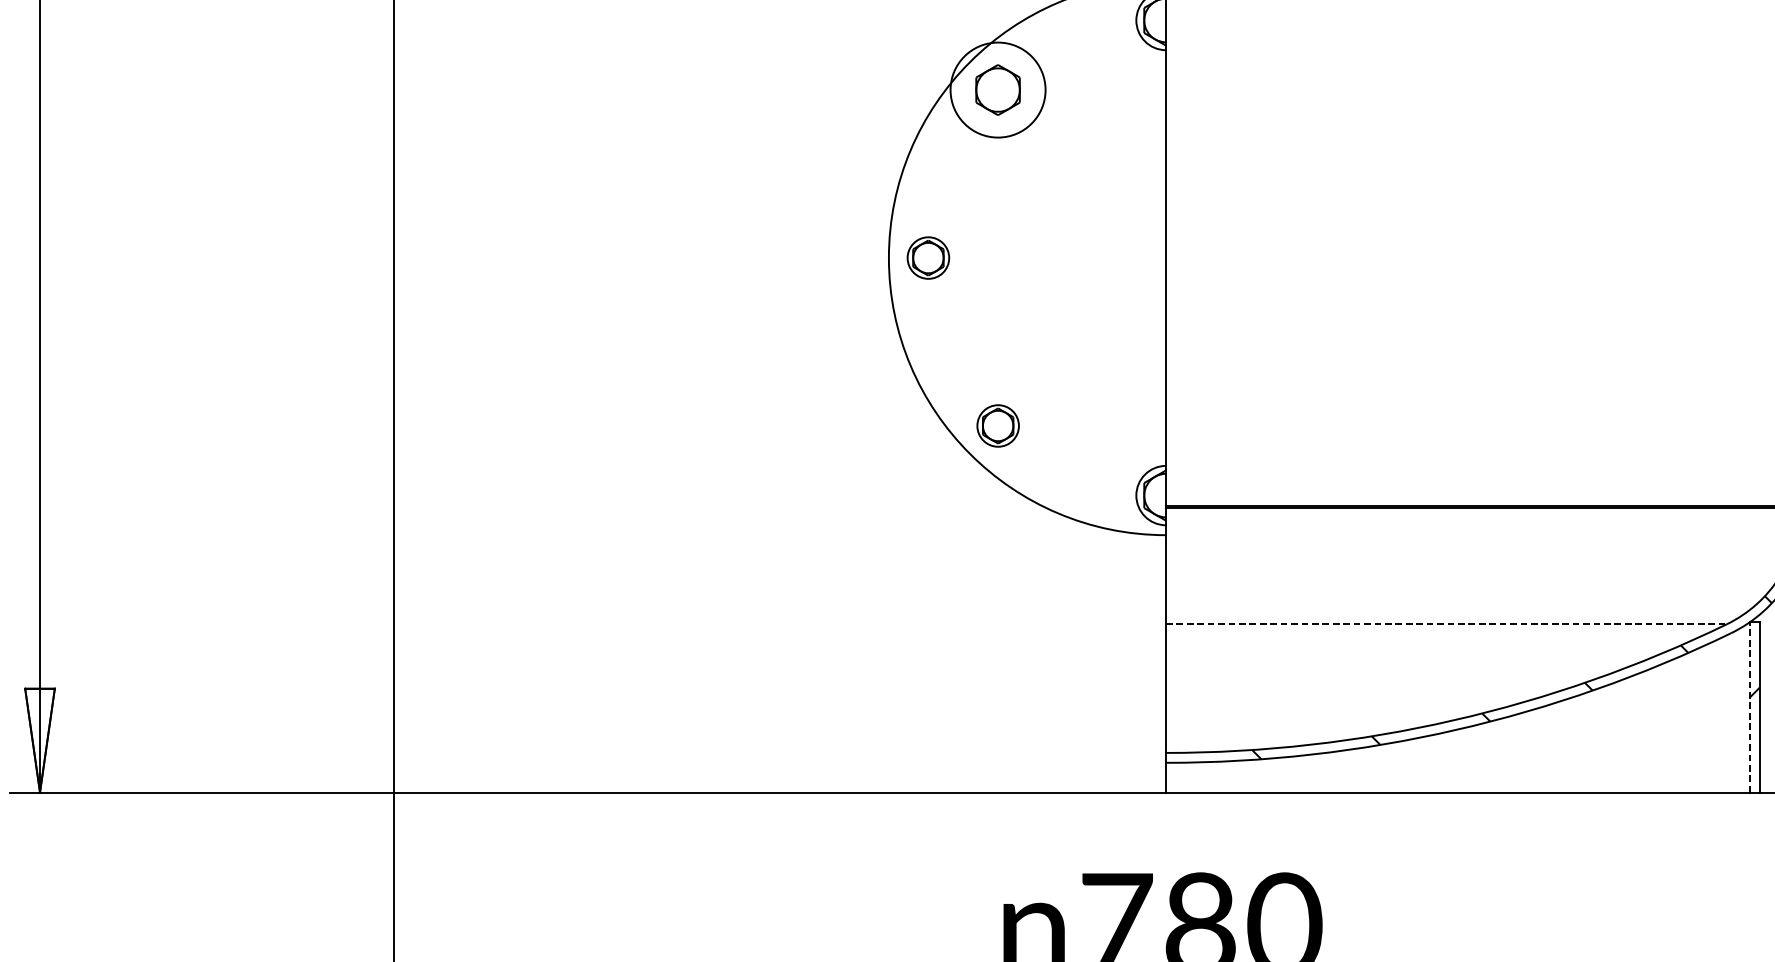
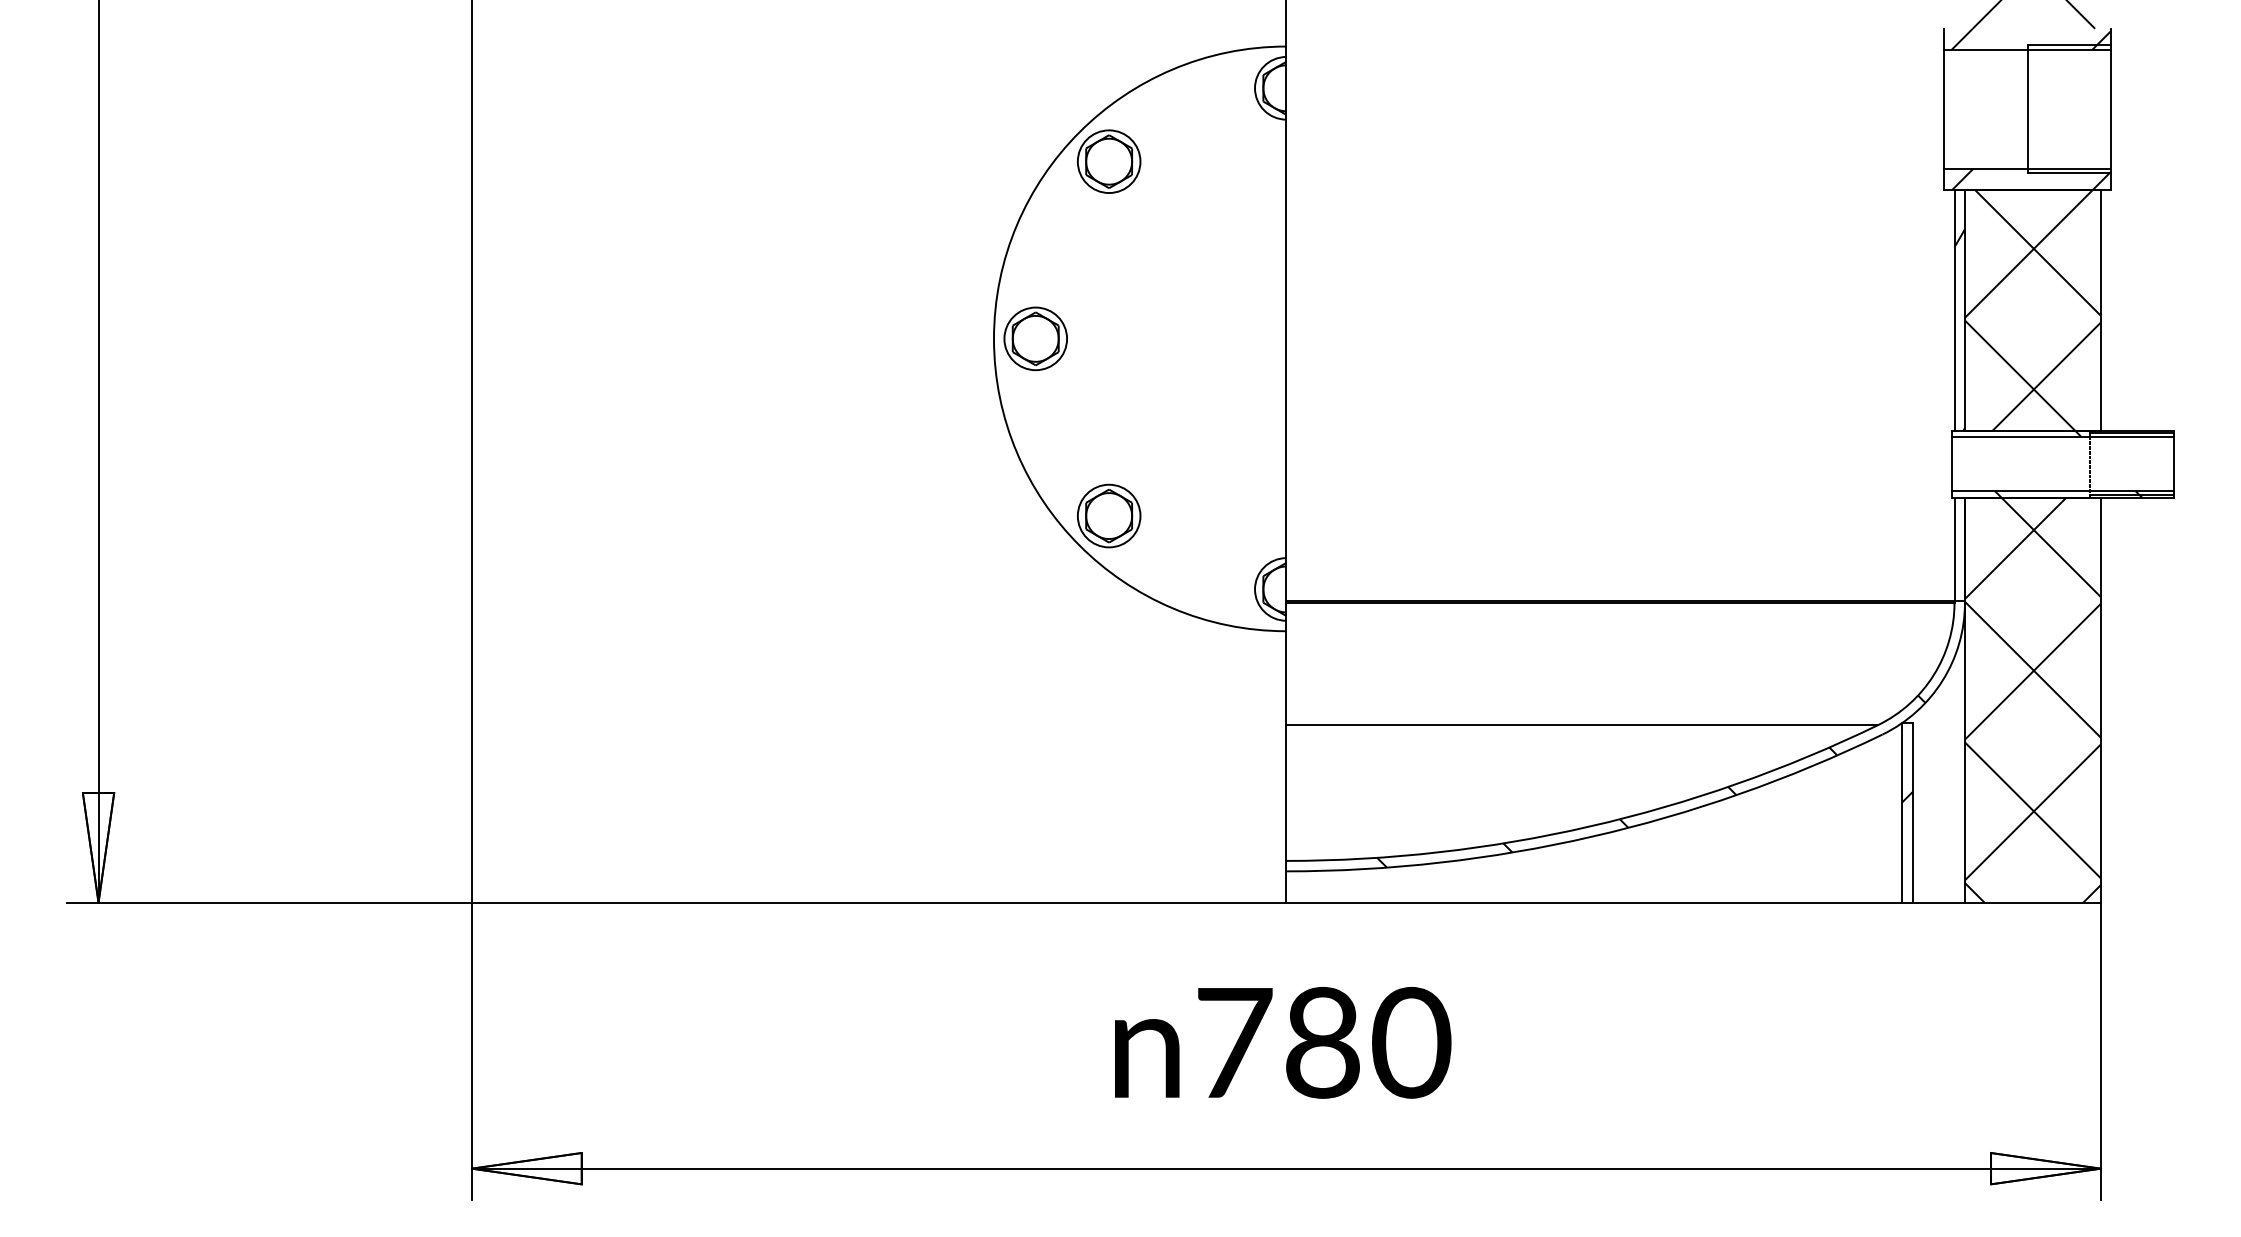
circle: (997, 89) -> (1108, 161), size x0.62
part: (928, 257) -> (1035, 338), size x1.43
part: (998, 425) -> (1109, 515), size x1.43
line: (1446, 624) -> (1582, 725), dashed -> solid
line: (1750, 707) -> (1902, 812), dashed -> solid

